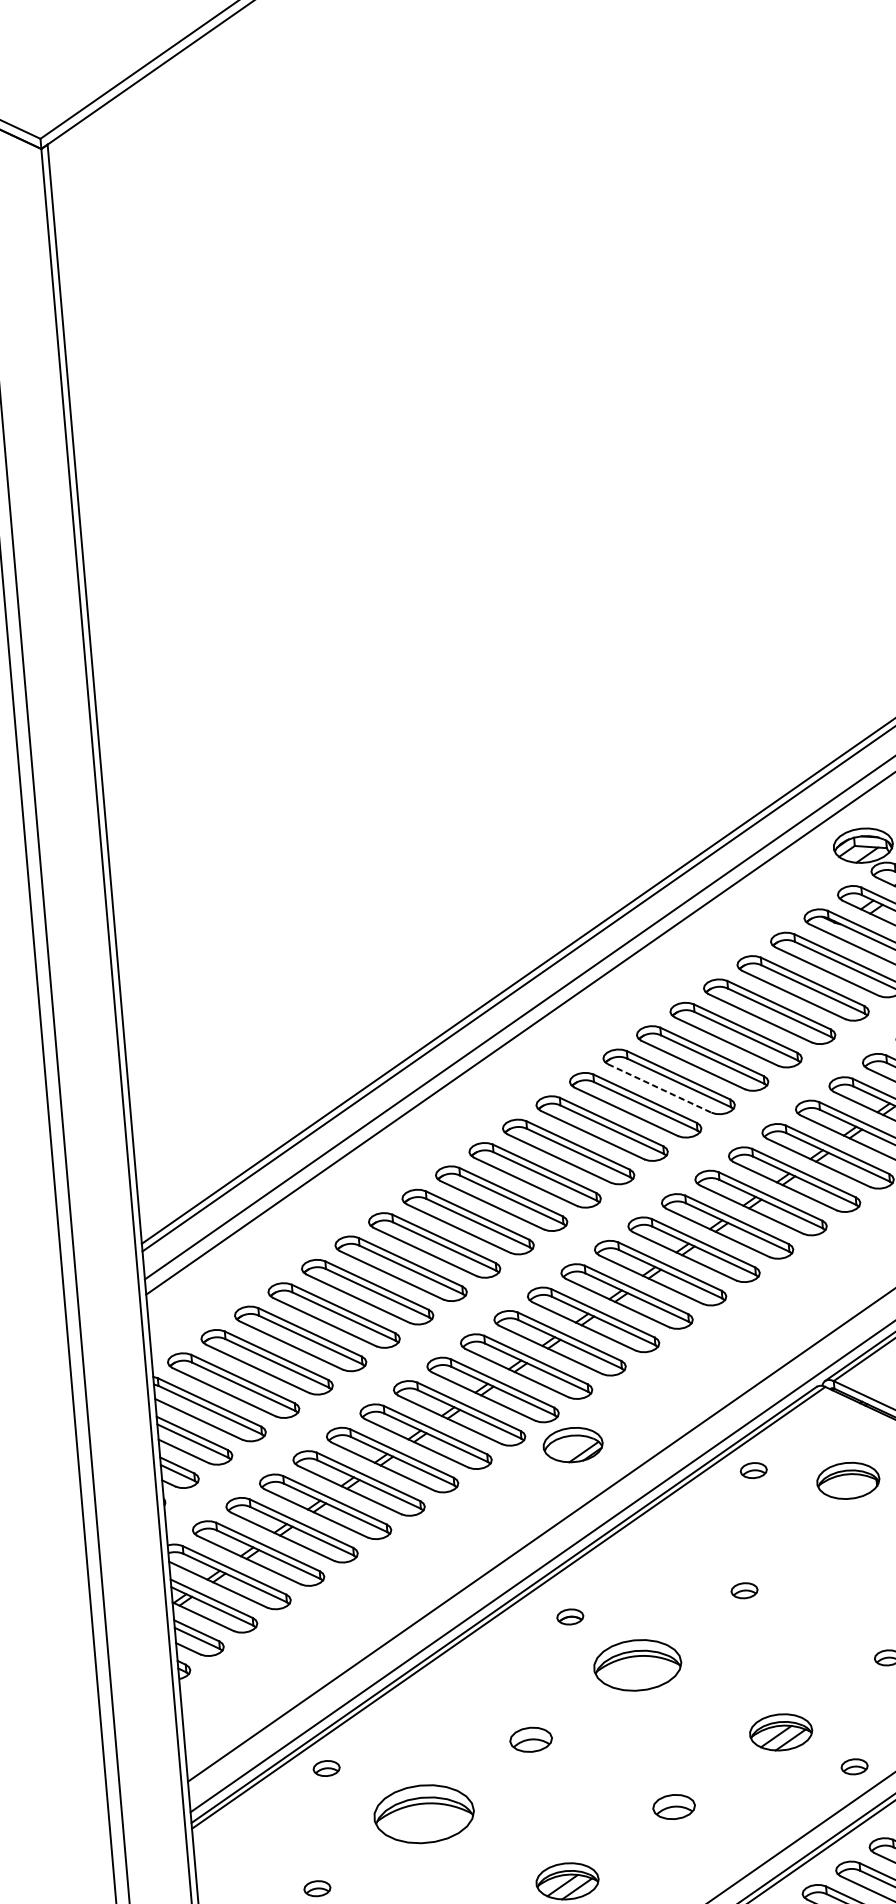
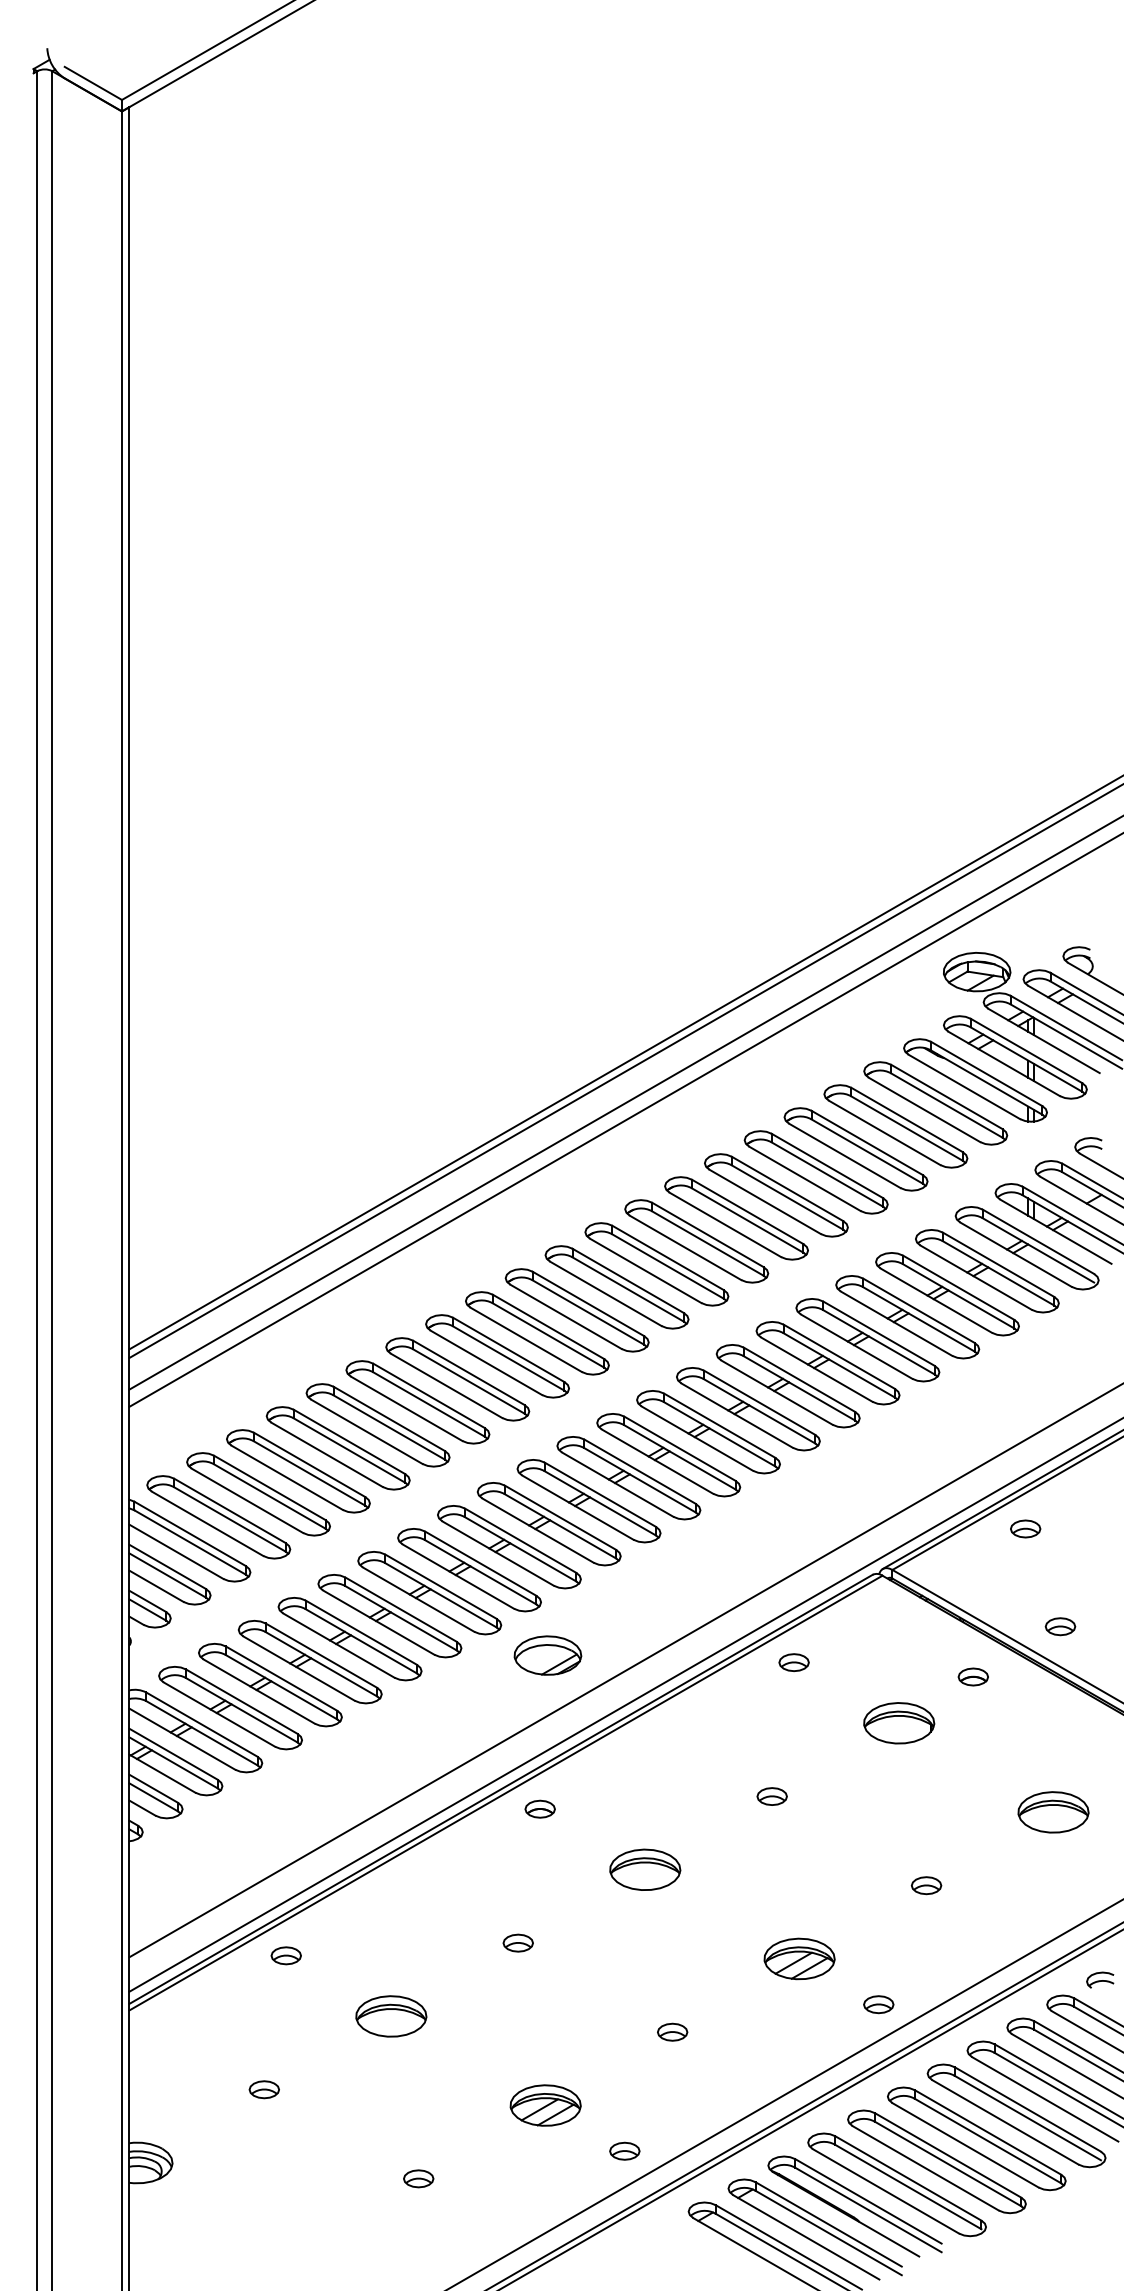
line: (659, 1088) -> (725, 1225), dashed -> solid
part: (572, 1444) -> (547, 1655), moved
part: (848, 1481) -> (899, 1723), moved
part: (569, 1616) -> (539, 1808), moved
part: (637, 1664) -> (645, 1869), size x0.71
part: (530, 1739) -> (517, 1942), size x0.62
part: (674, 1806) -> (672, 2031), size x0.62
part: (424, 1814) -> (391, 2016), size x0.62

